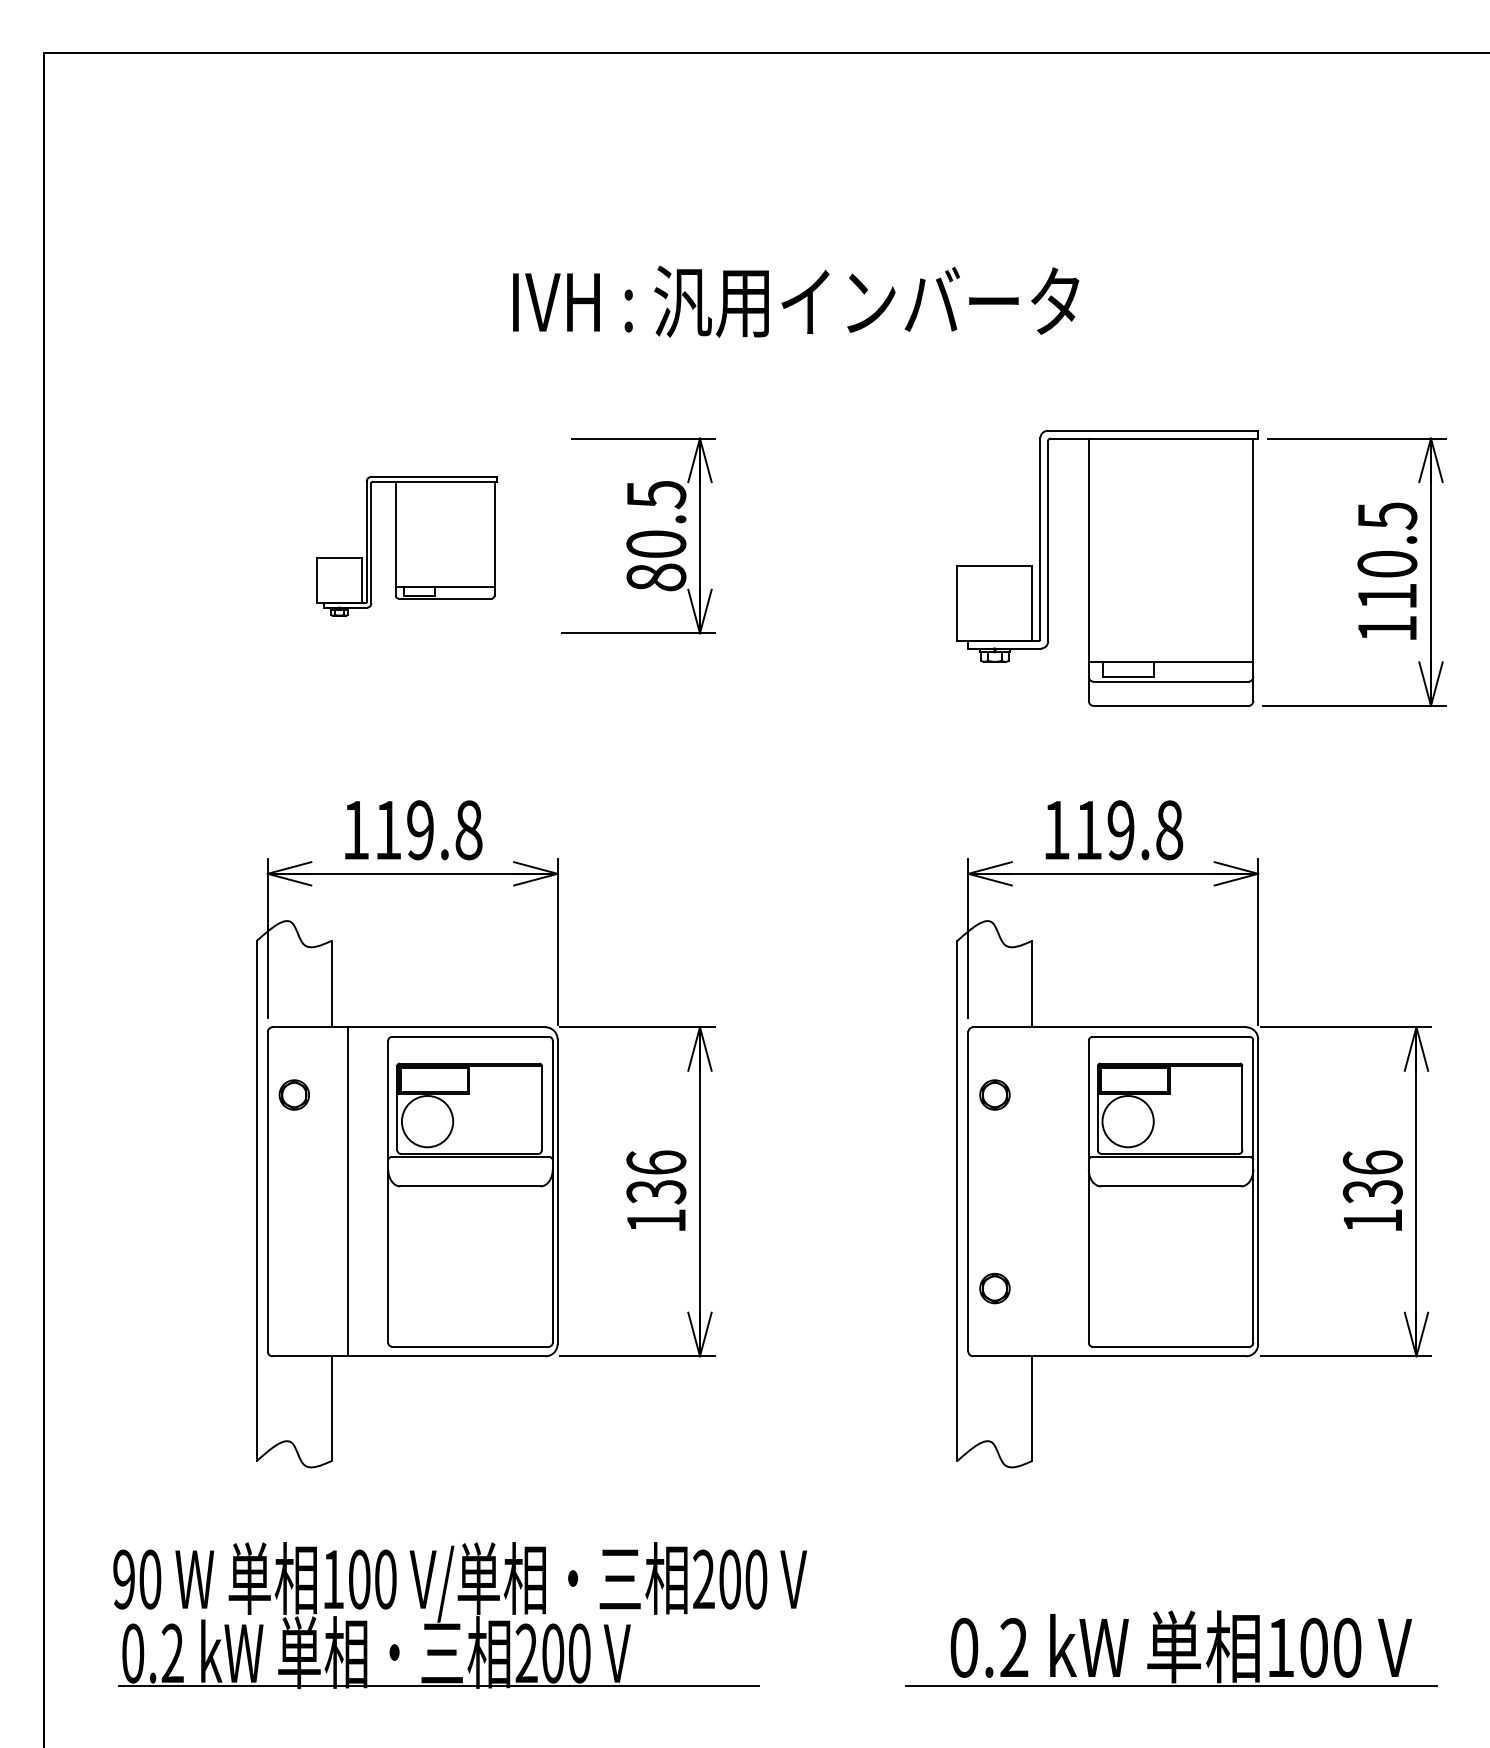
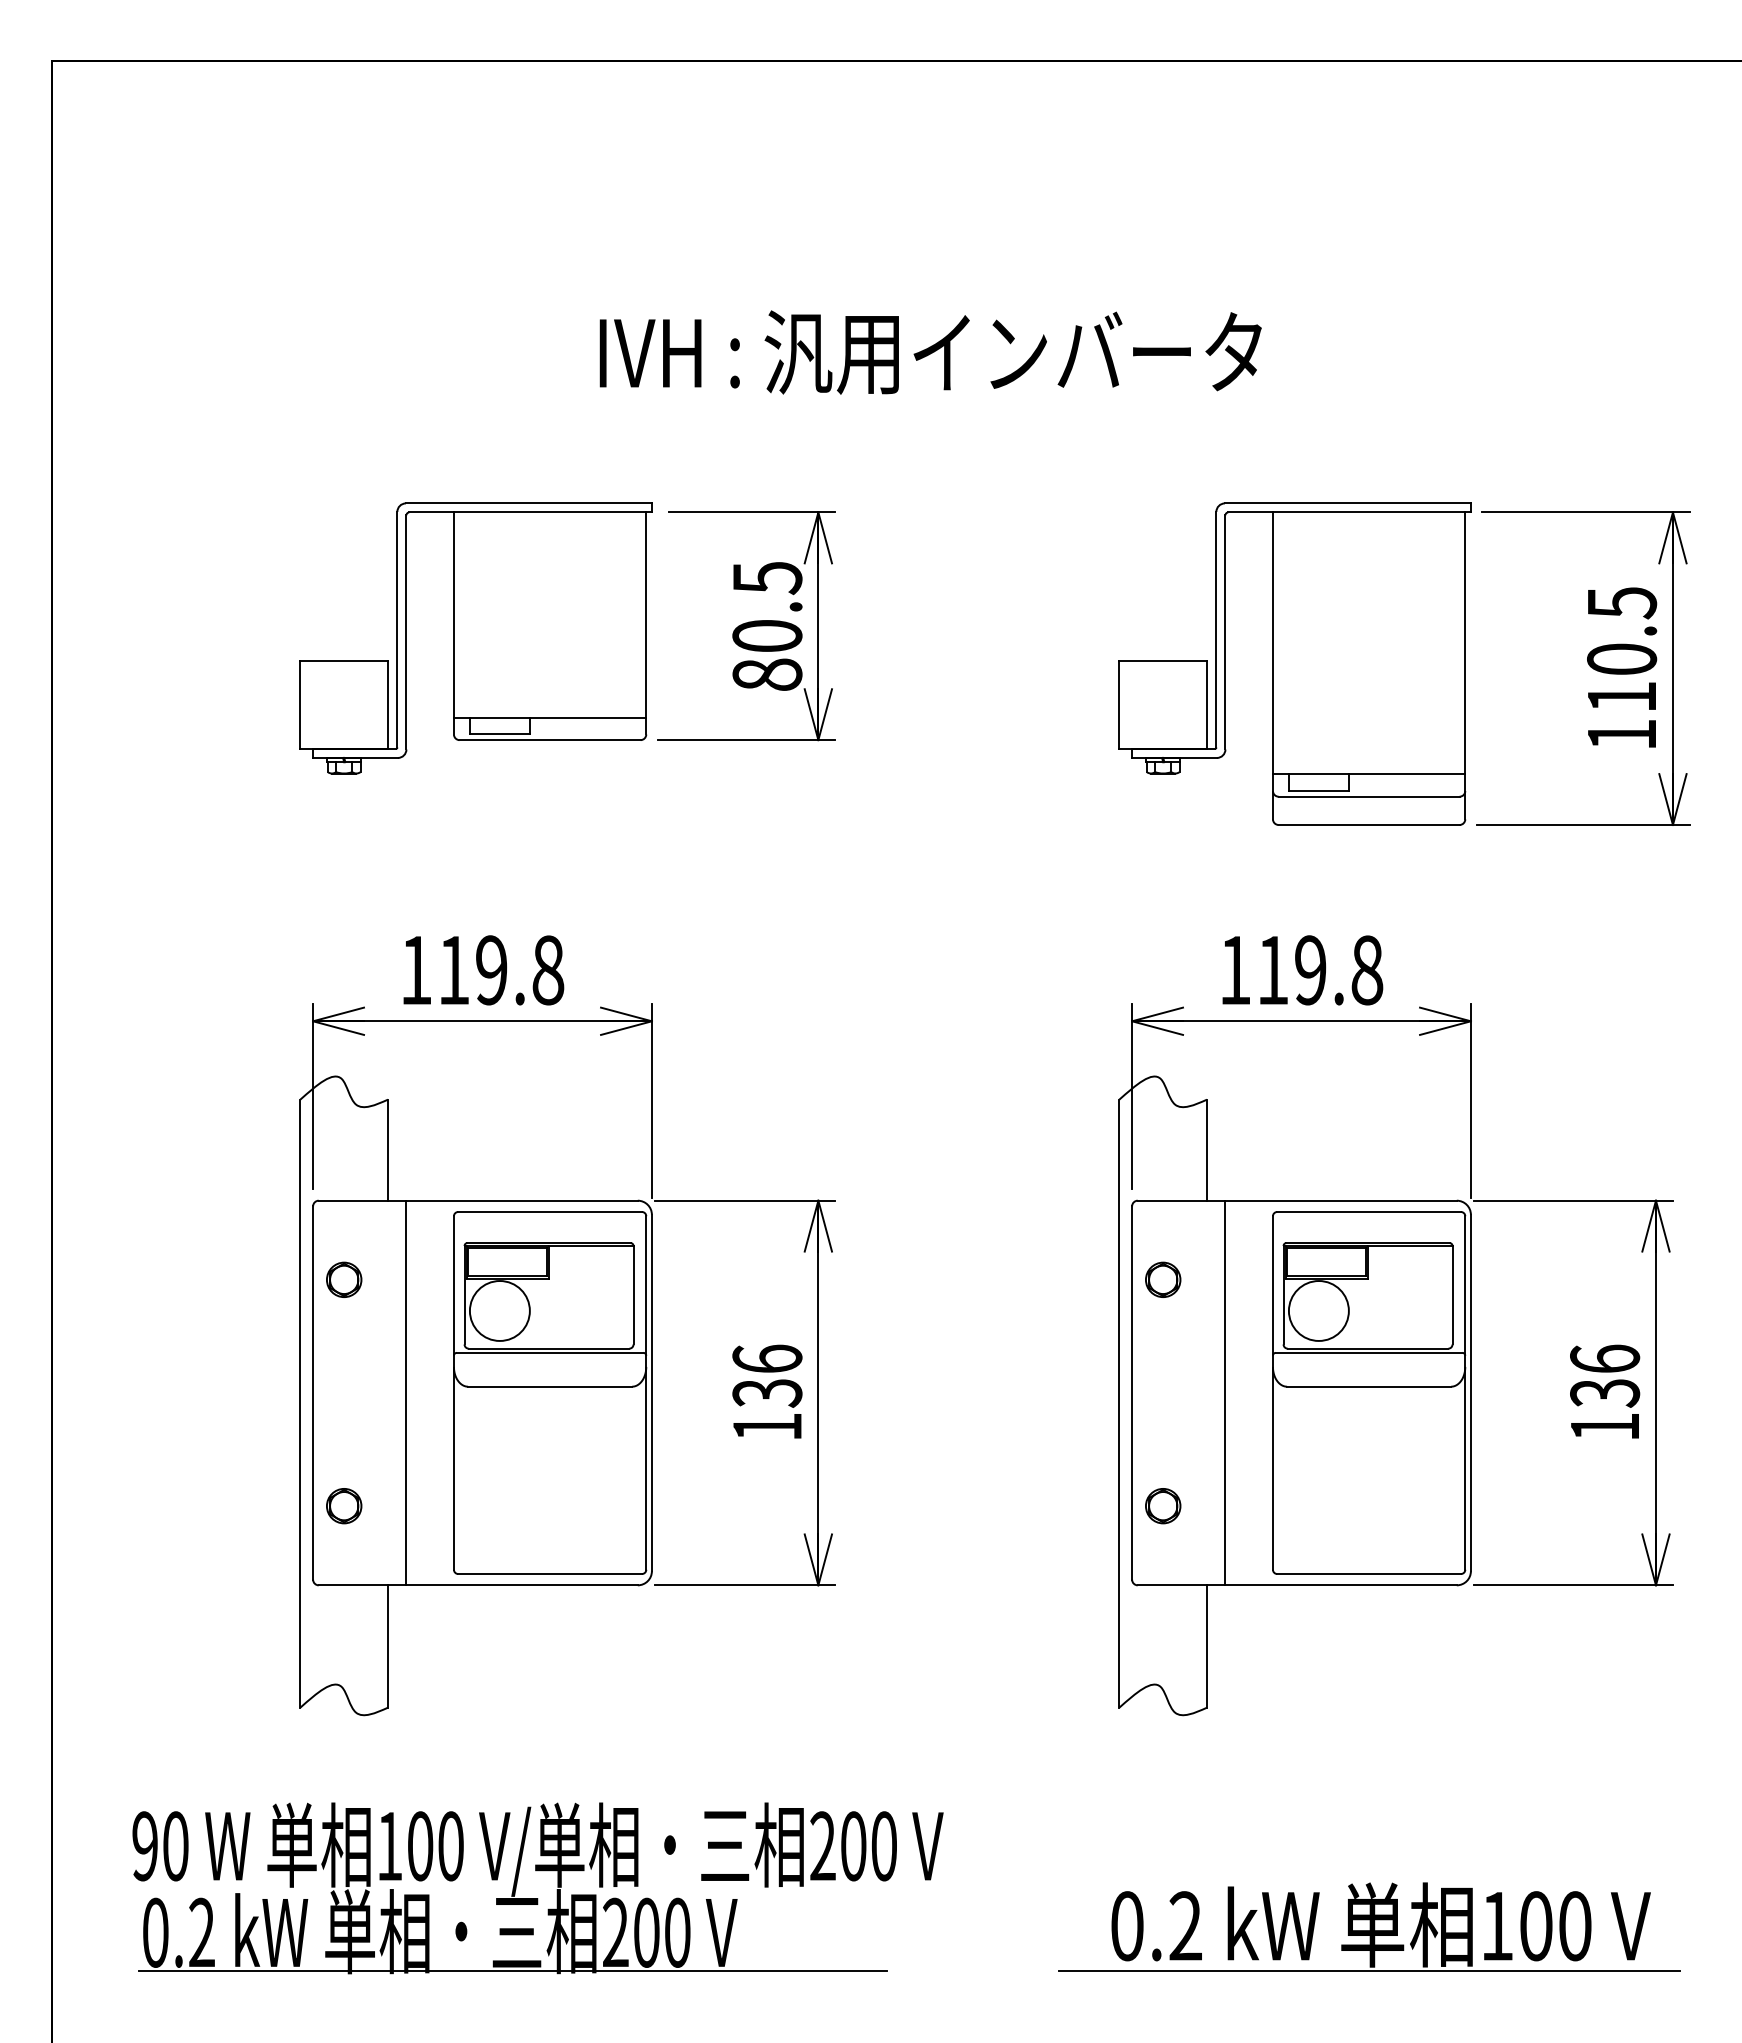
part: (406, 546) -> (475, 638), size x1.67
line: (1048, 1191) -> (1225, 1392), added
part: (294, 1288) -> (344, 1506), added

